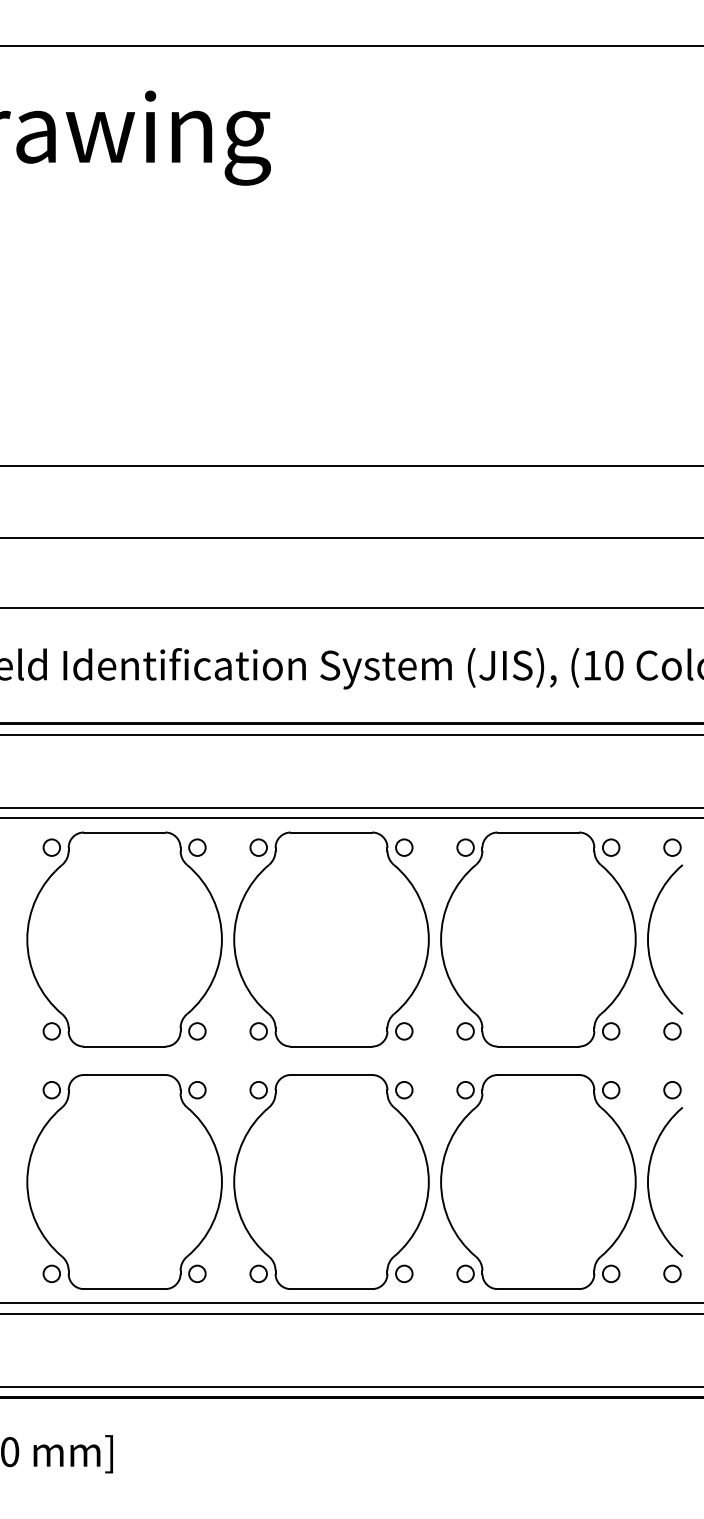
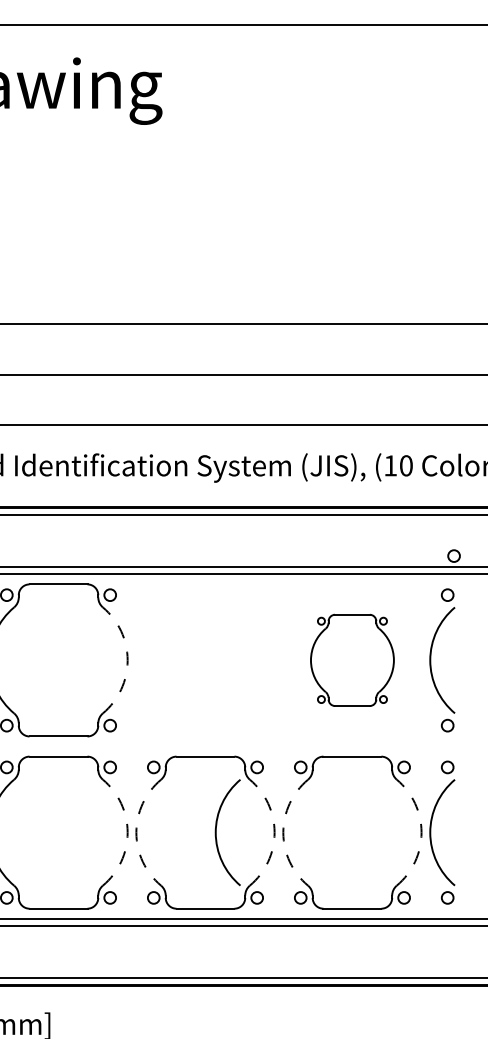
circle: (681, 792) -> (454, 555), added
arc: (221, 939) -> (127, 660), solid -> dashed
part: (331, 939) -> (205, 660), removed
part: (538, 939) -> (352, 660), size x0.6
arc: (346, 1181) -> (216, 832), added
arc: (221, 1182) -> (127, 832), solid -> dashed
arc: (234, 1182) -> (136, 832), solid -> dashed
arc: (428, 1182) -> (274, 832), solid -> dashed
arc: (441, 1182) -> (283, 832), solid -> dashed
arc: (635, 1182) -> (421, 832), solid -> dashed

